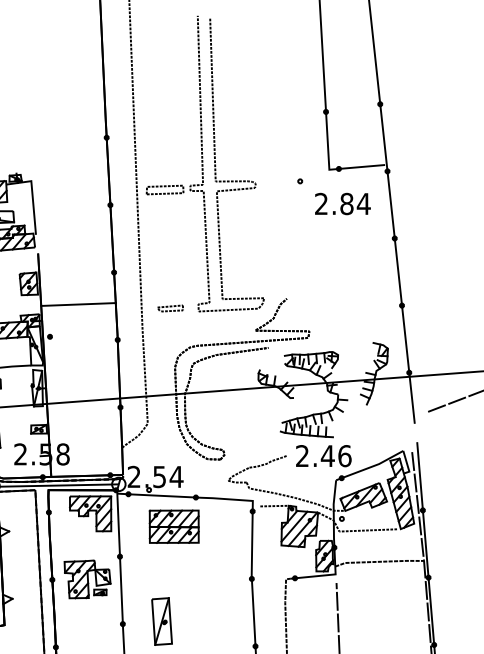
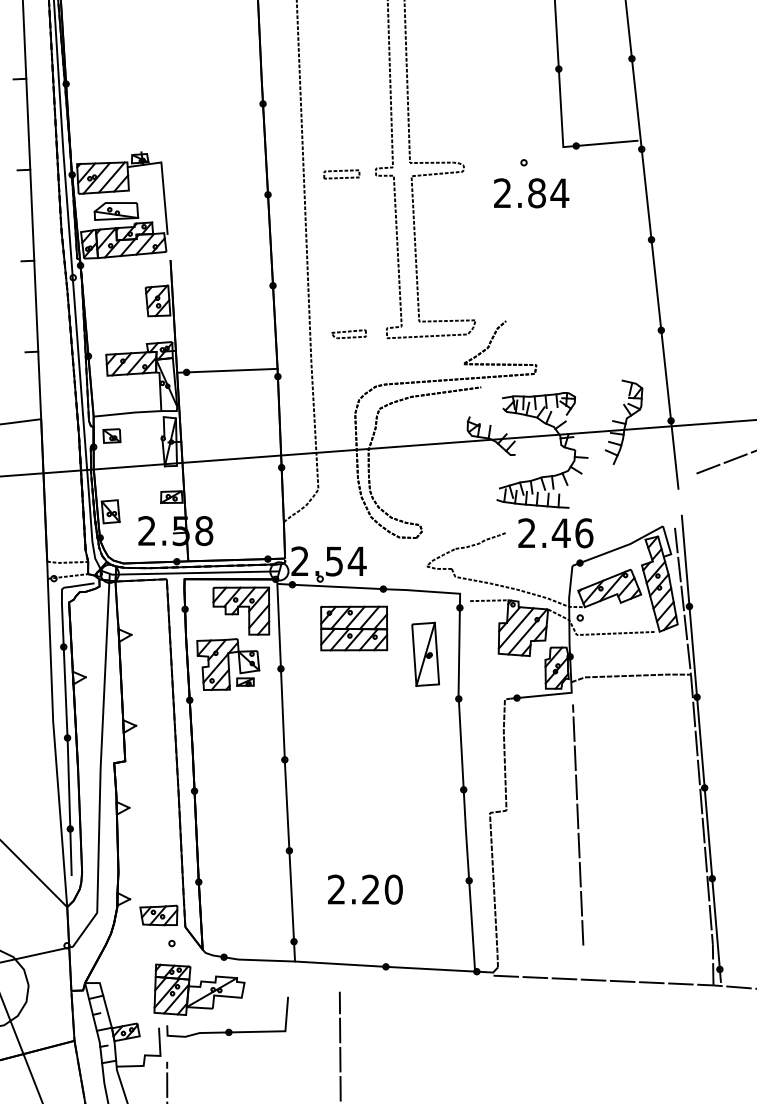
part: (164, 190) -> (341, 174), size x0.71
text: (342, 204) -> (531, 193), moved
line: (78, 304) -> (227, 370), moved
part: (87, 579) -> (228, 664), moved
part: (161, 620) -> (425, 653), moved

